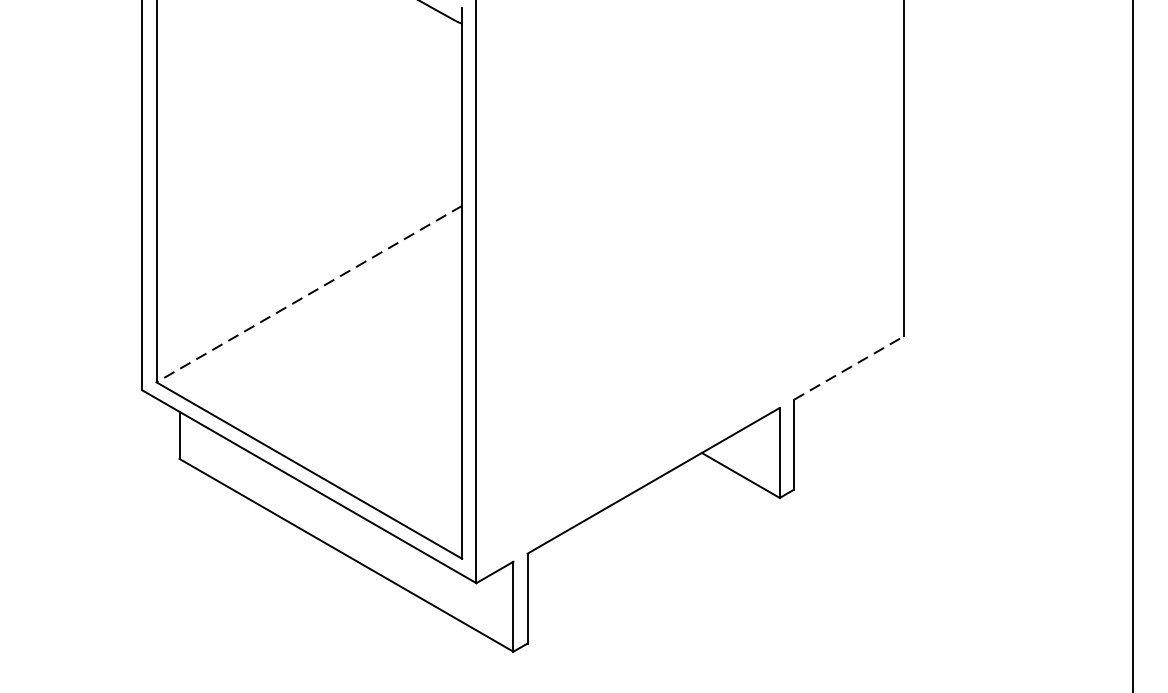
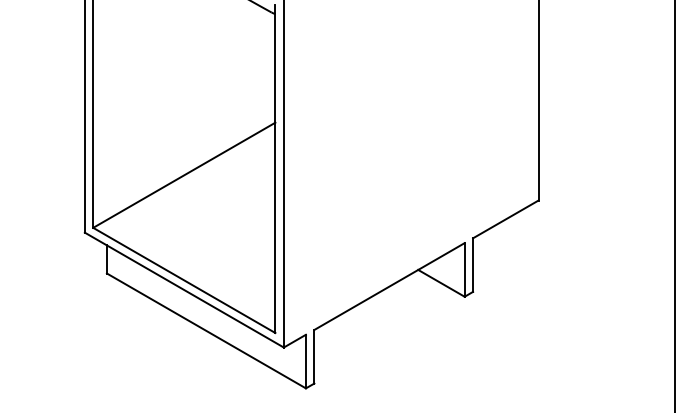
line: (307, 294) -> (183, 175), dashed -> solid
line: (848, 368) -> (505, 219), dashed -> solid

